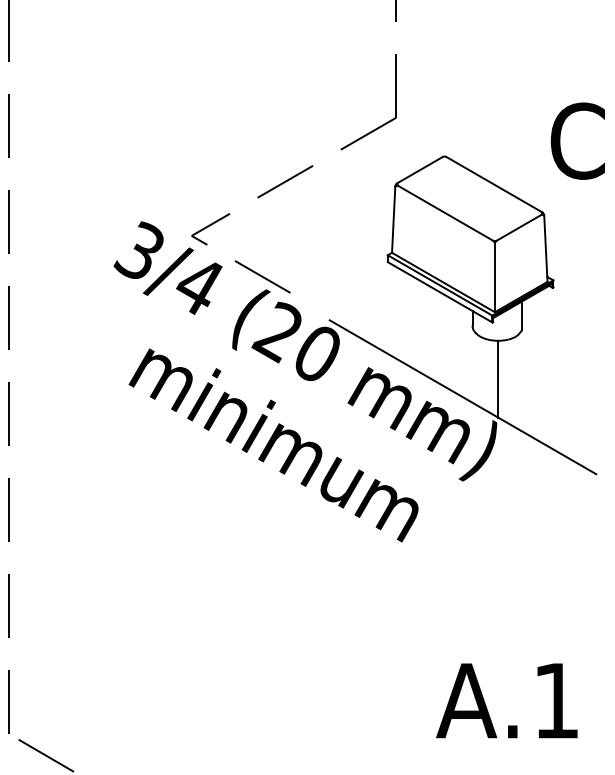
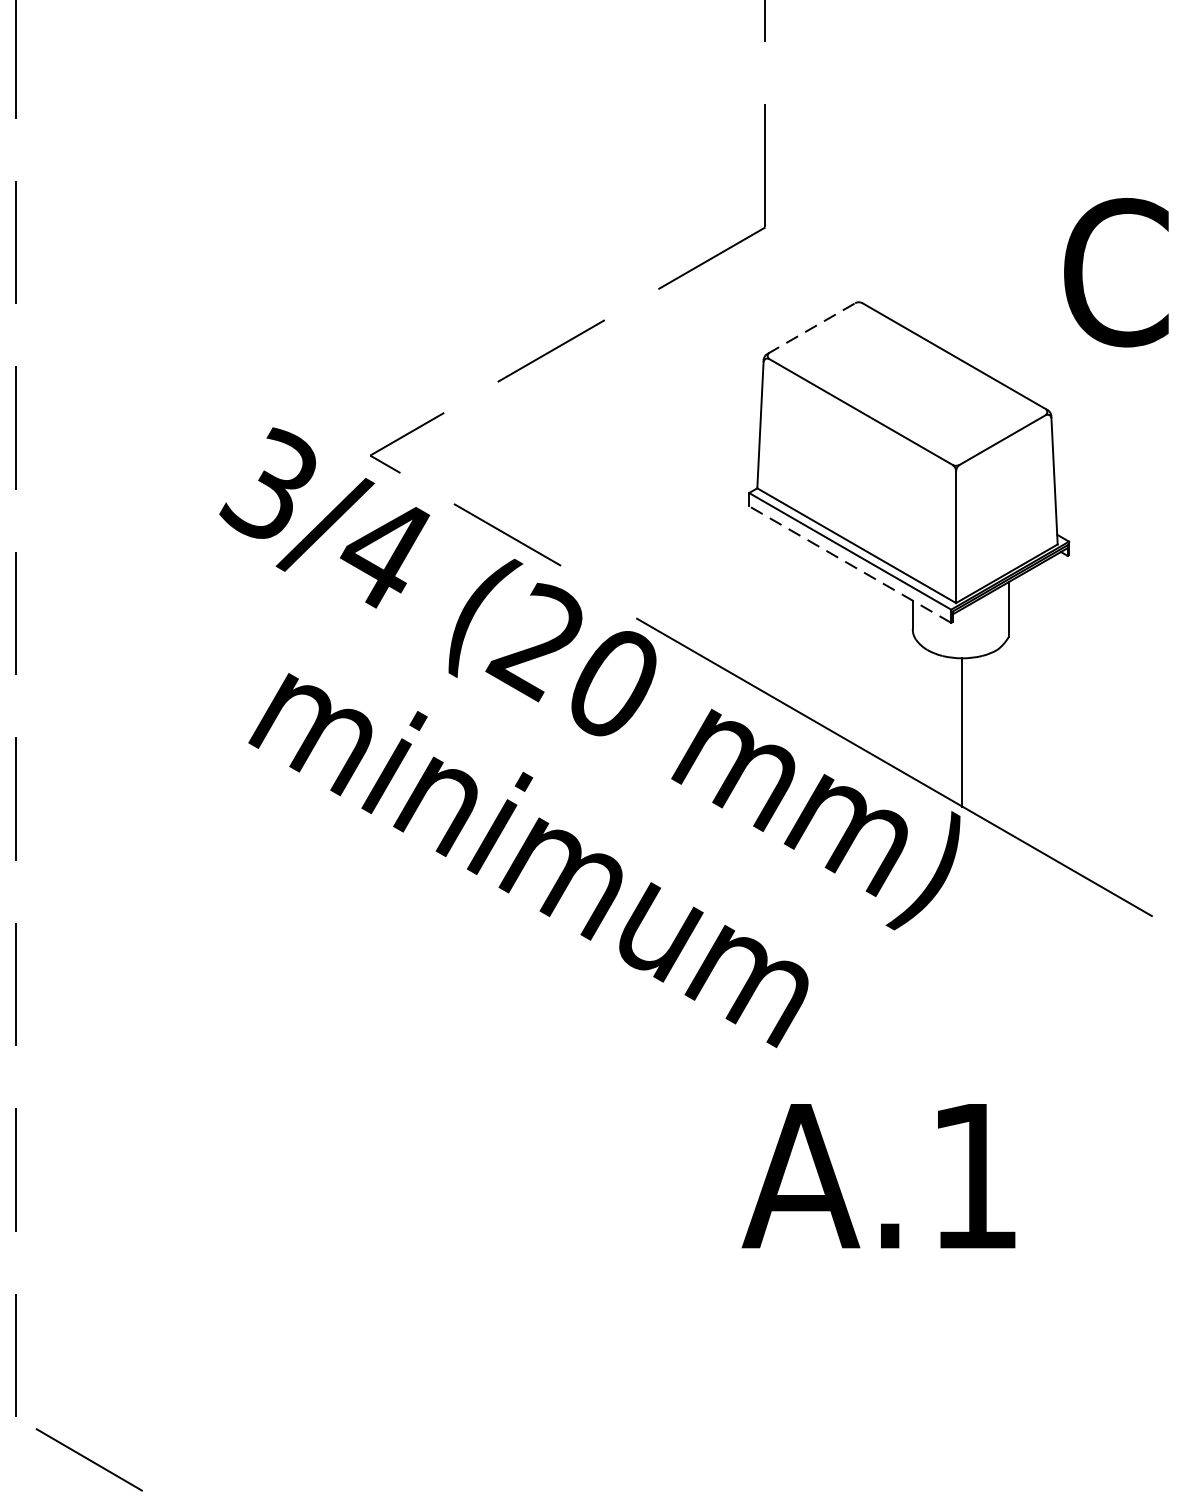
line: (420, 169) -> (812, 327), solid -> dashed
line: (439, 292) -> (849, 564), solid -> dashed
text: (506, 700) -> (877, 1175), moved

